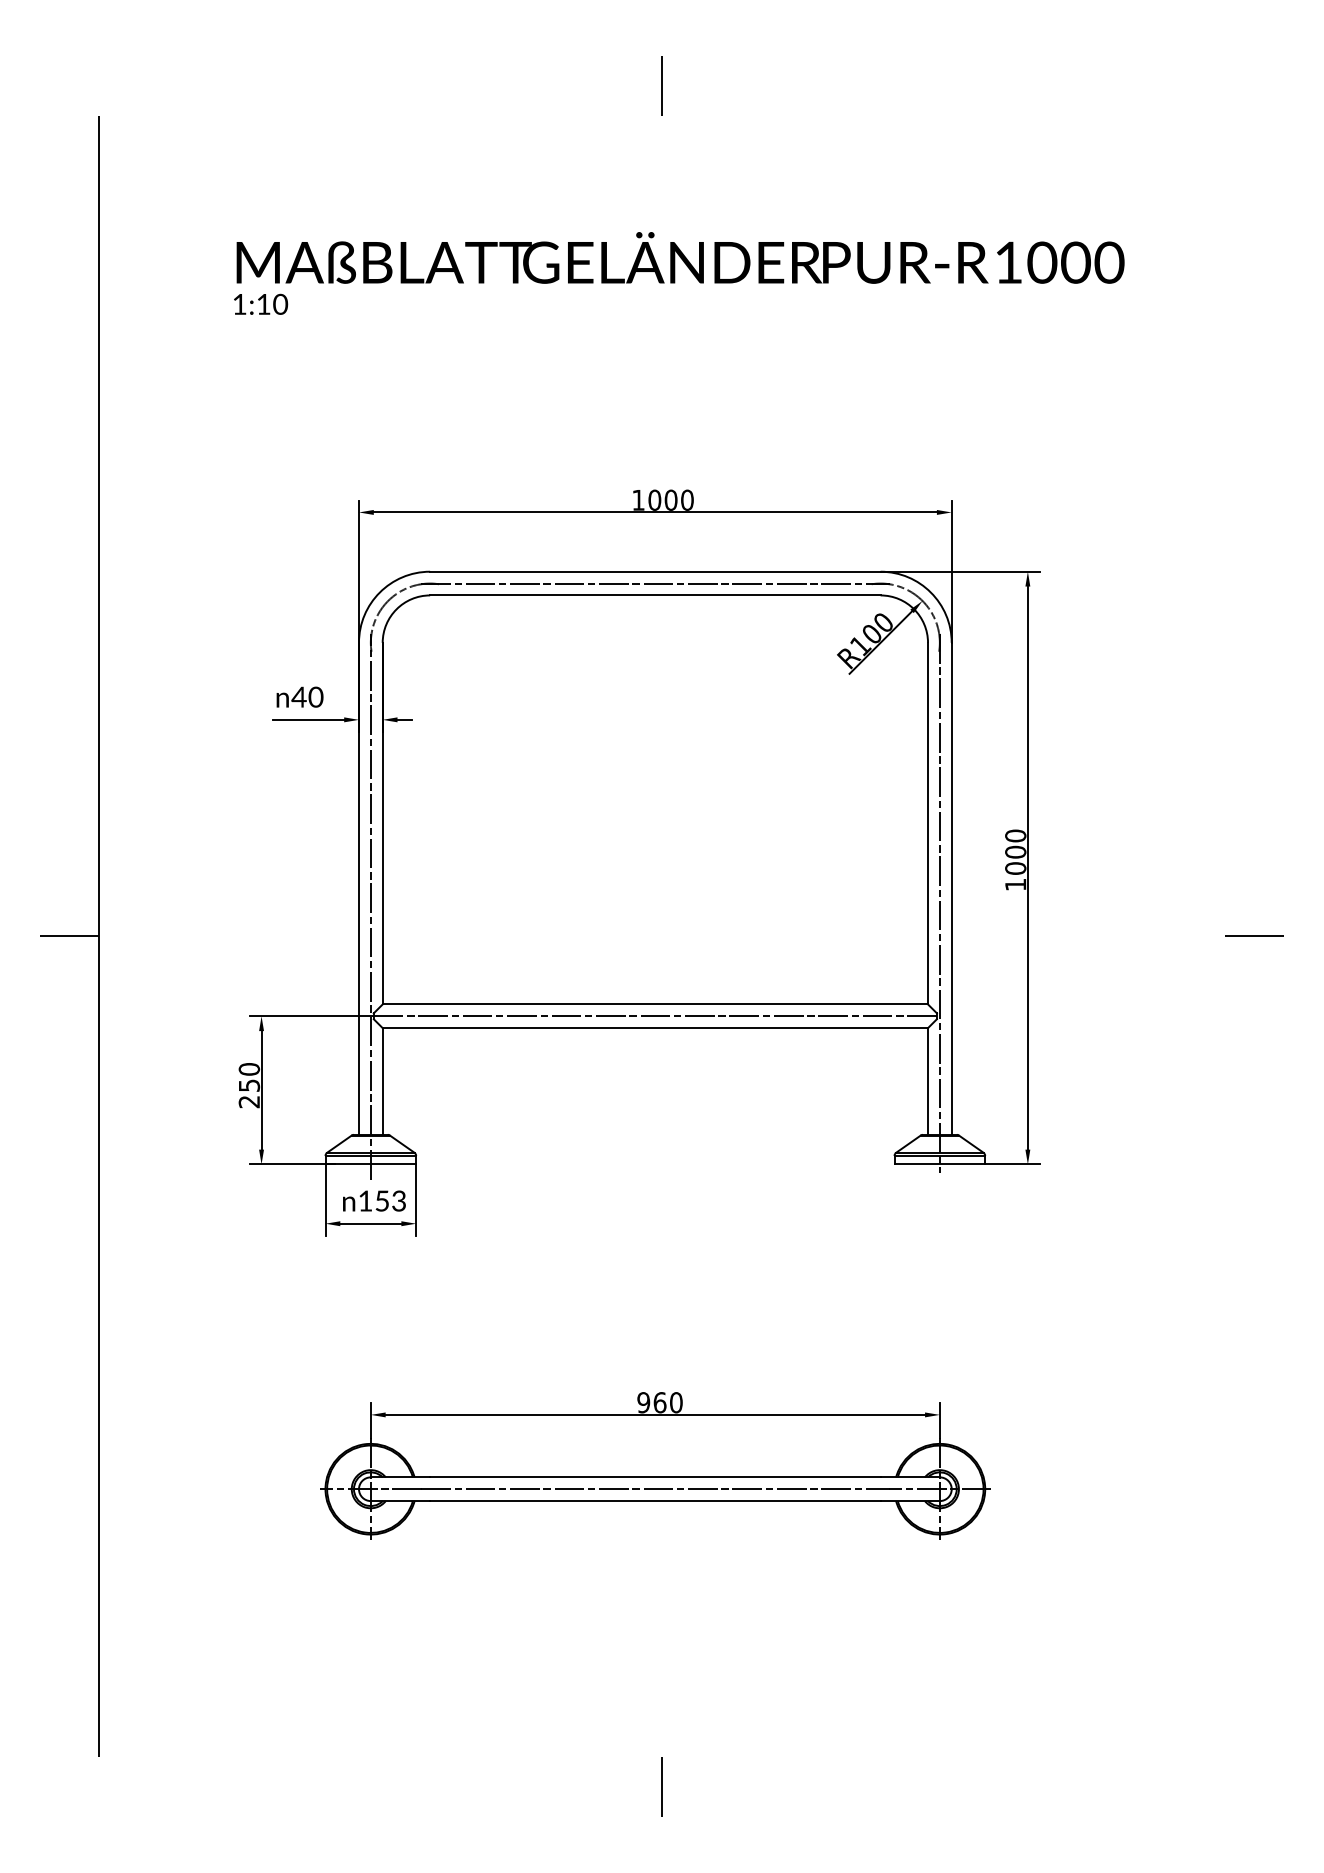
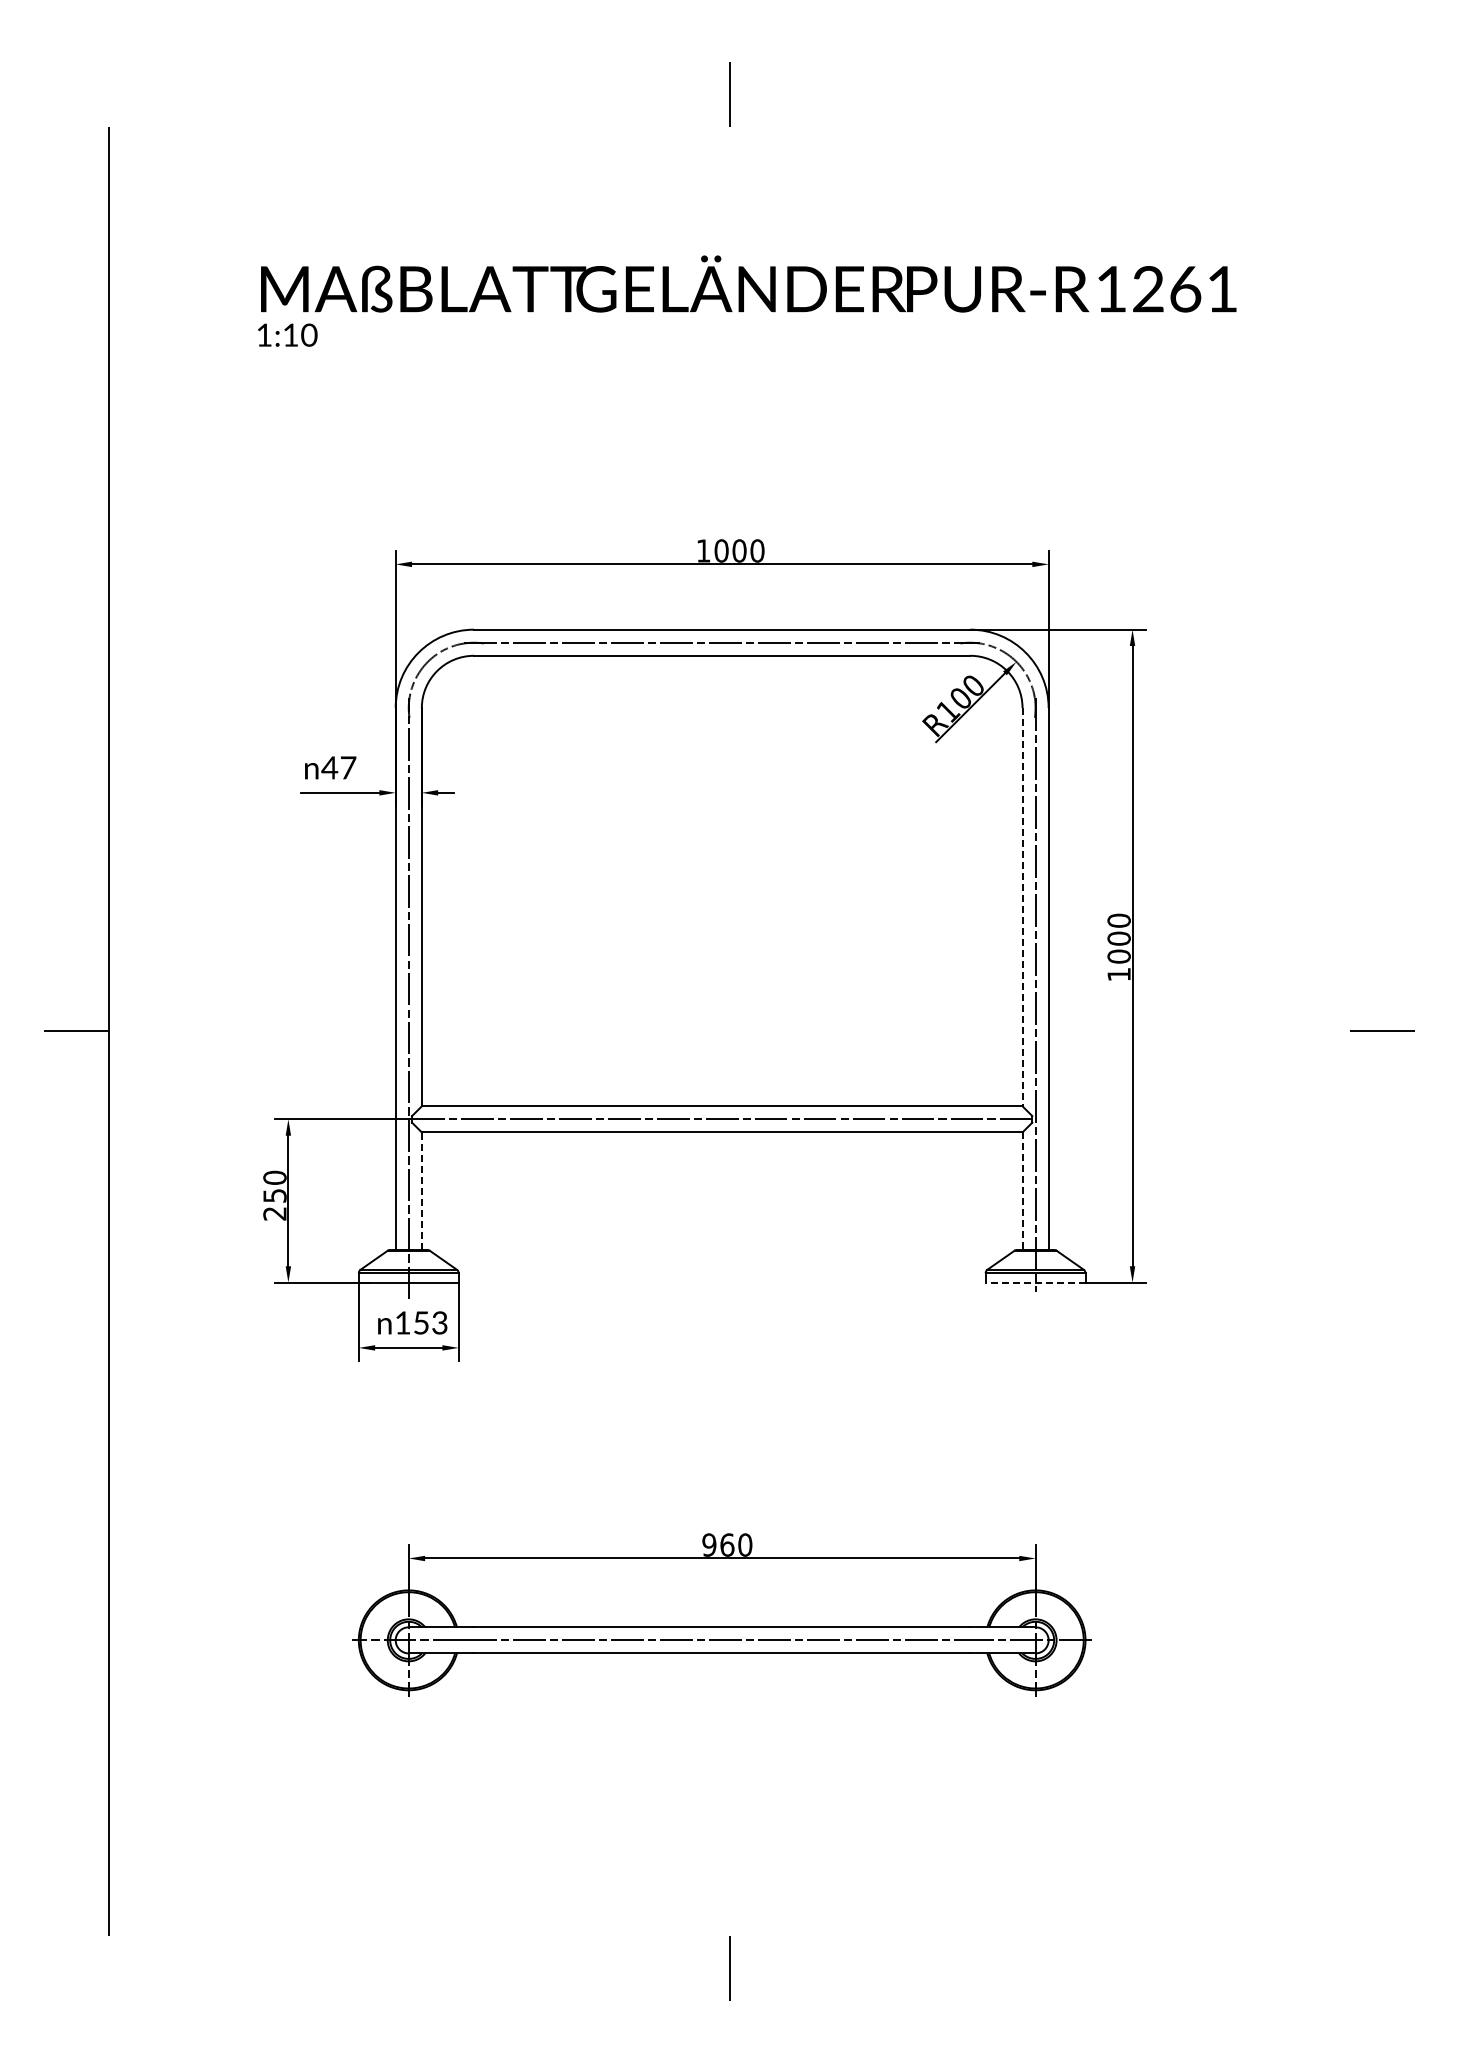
text: (1075, 262) -> (1185, 289), 1000 -> 1261
text: (316, 696) -> (348, 767), 40 -> 47
line: (927, 823) -> (1022, 907), solid -> dashed
line: (382, 1081) -> (421, 1191), solid -> dashed
line: (927, 1081) -> (1022, 1191), solid -> dashed
line: (939, 1164) -> (1035, 1282), solid -> dashed

